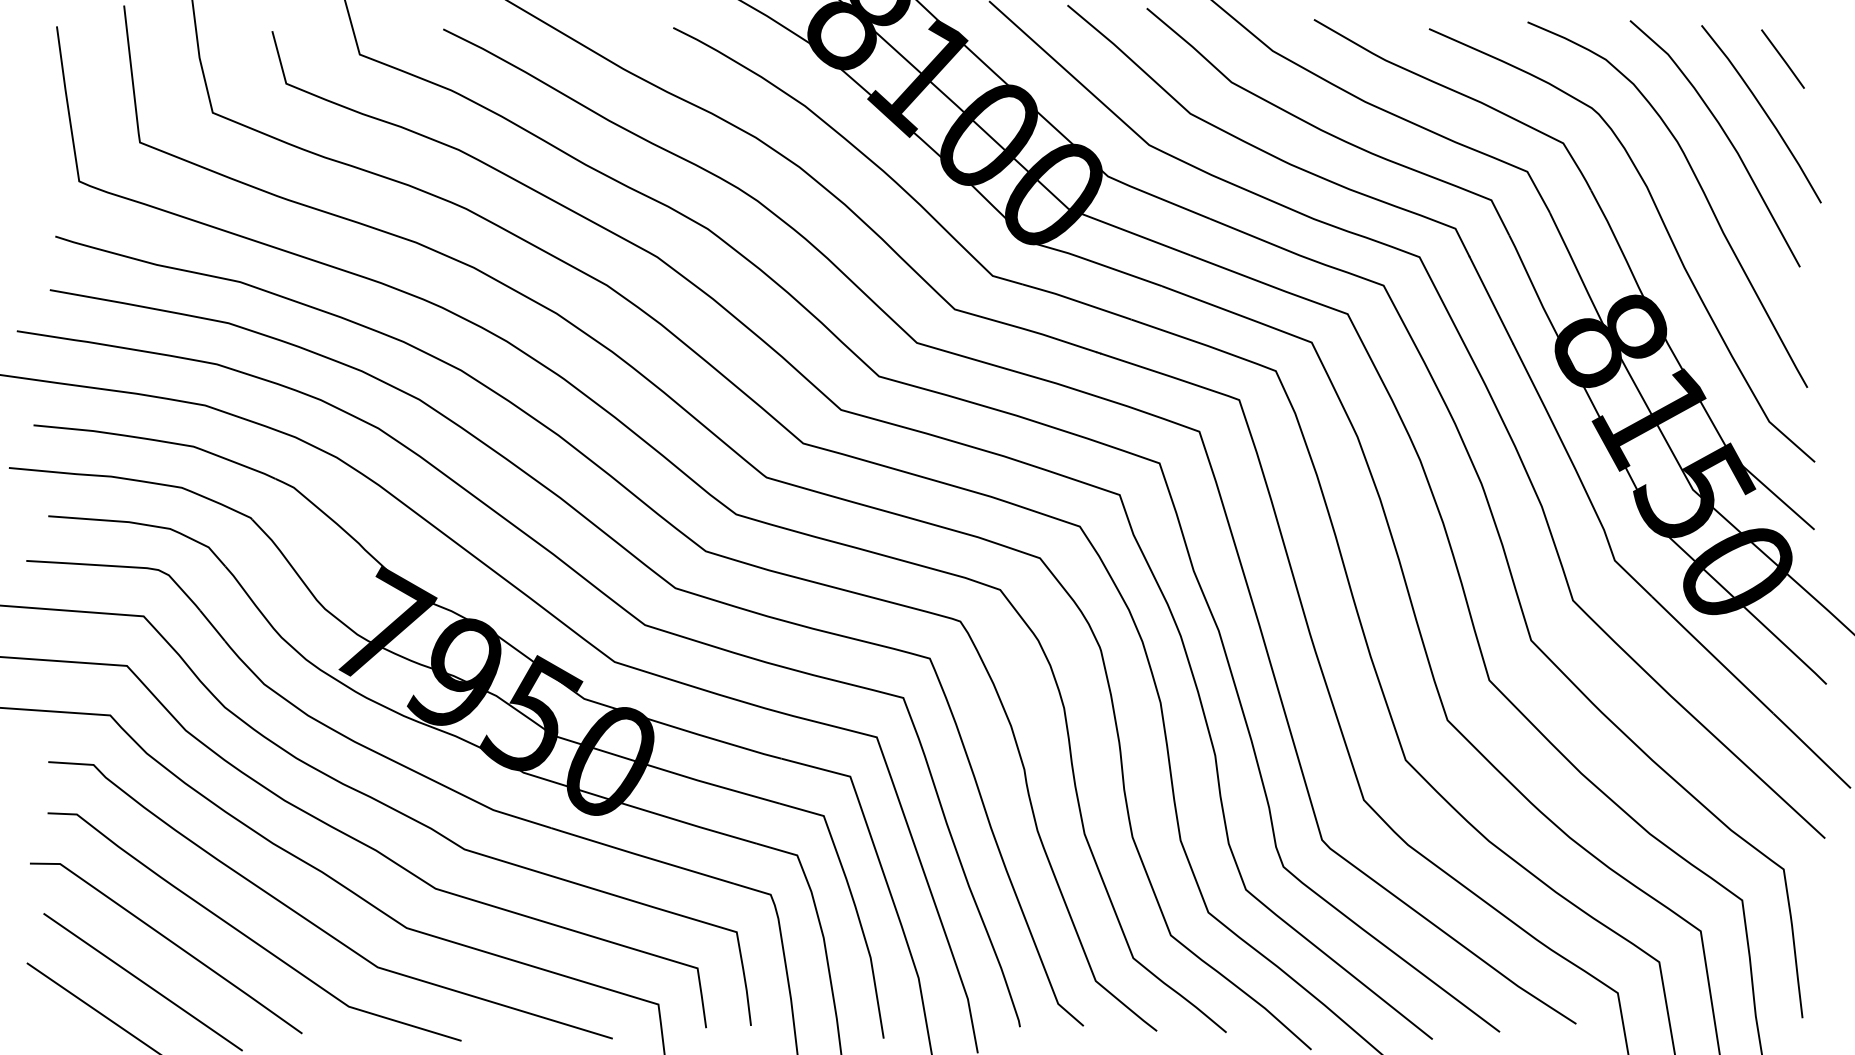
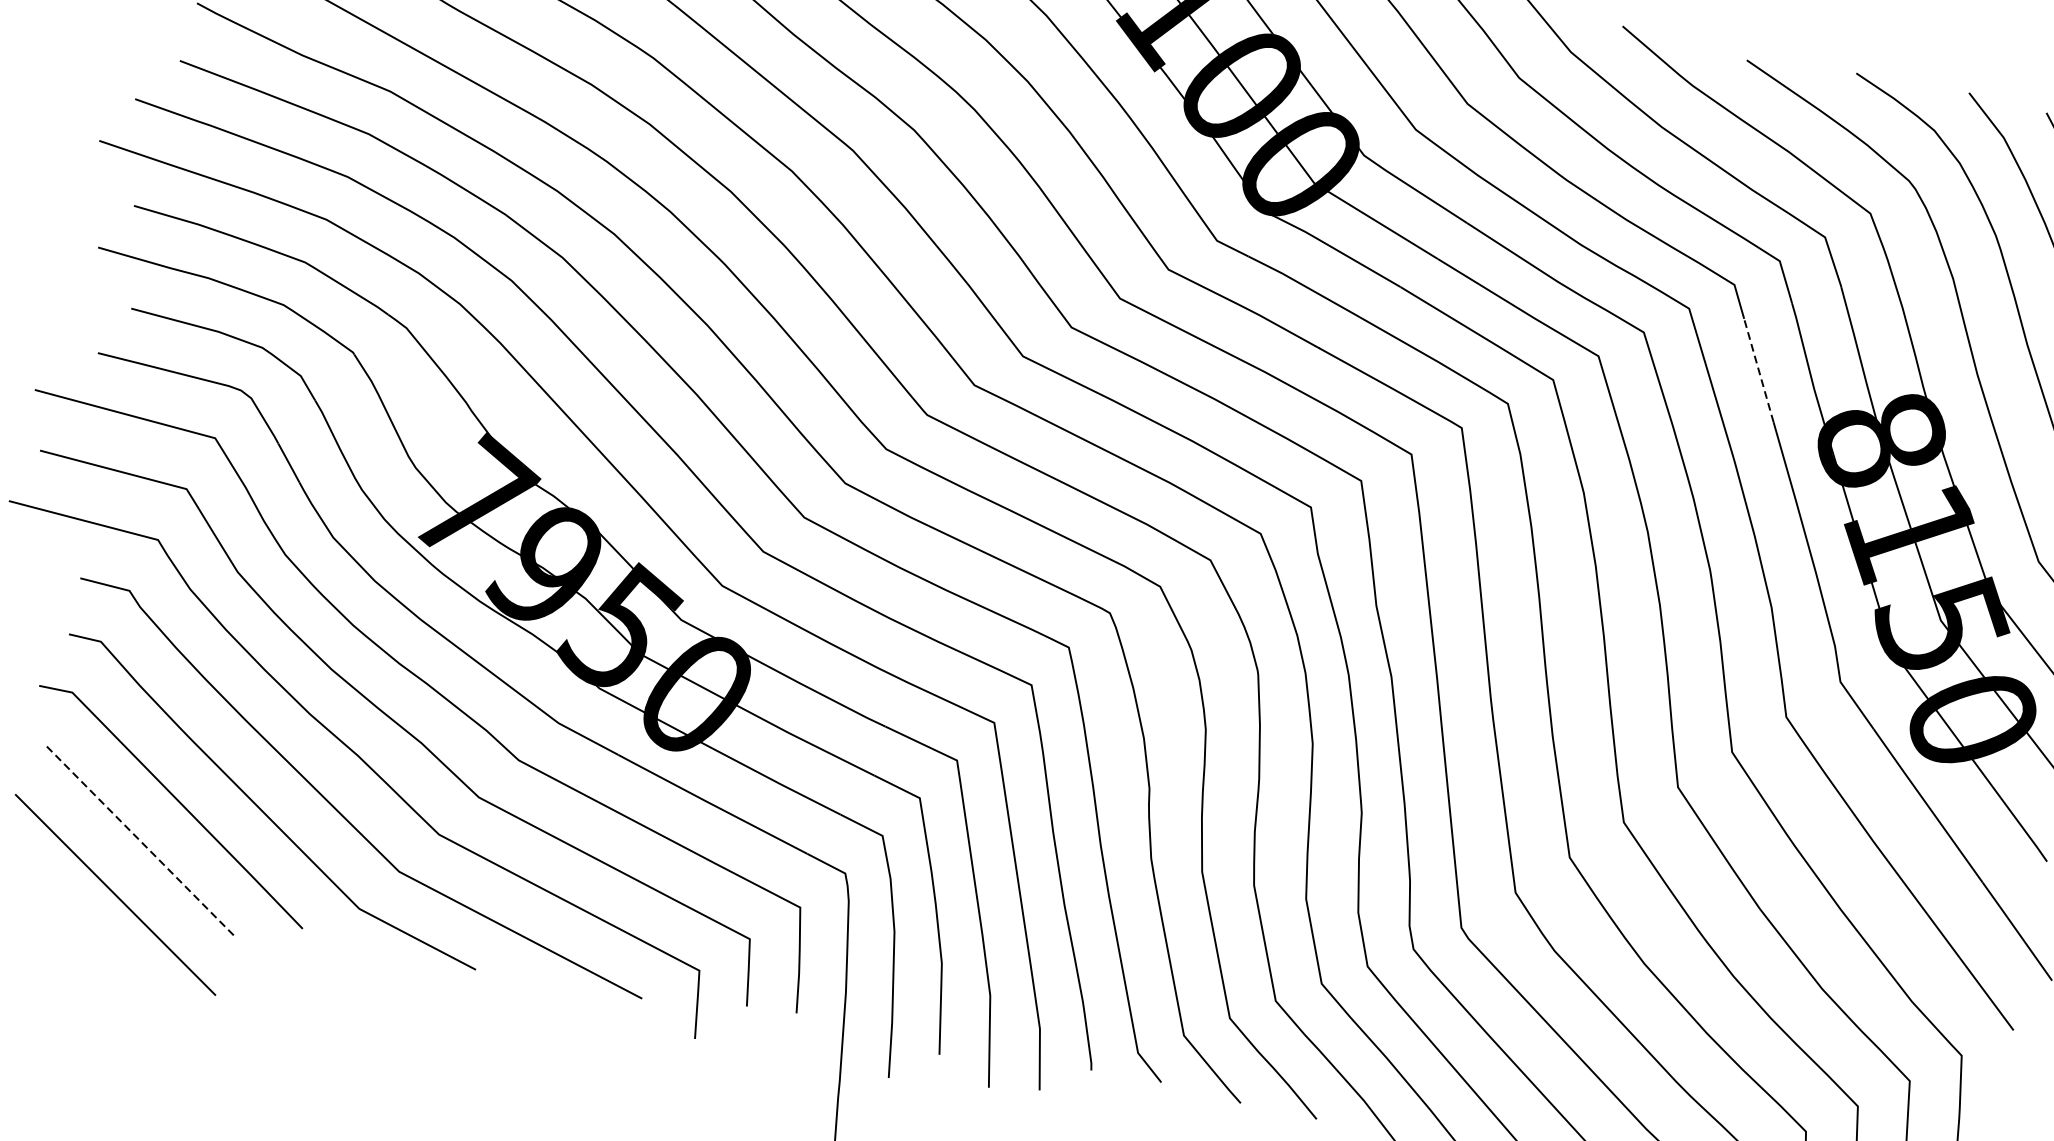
line: (1491, 299) -> (1759, 370), solid -> dashed
line: (143, 982) -> (139, 839), solid -> dashed

